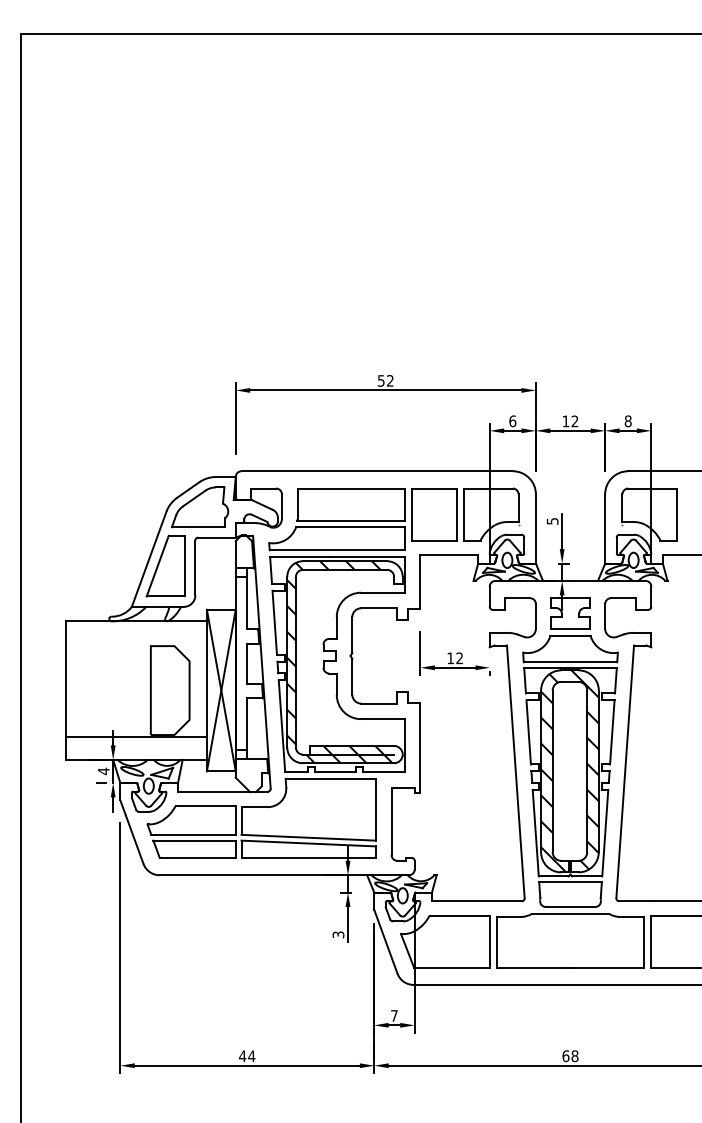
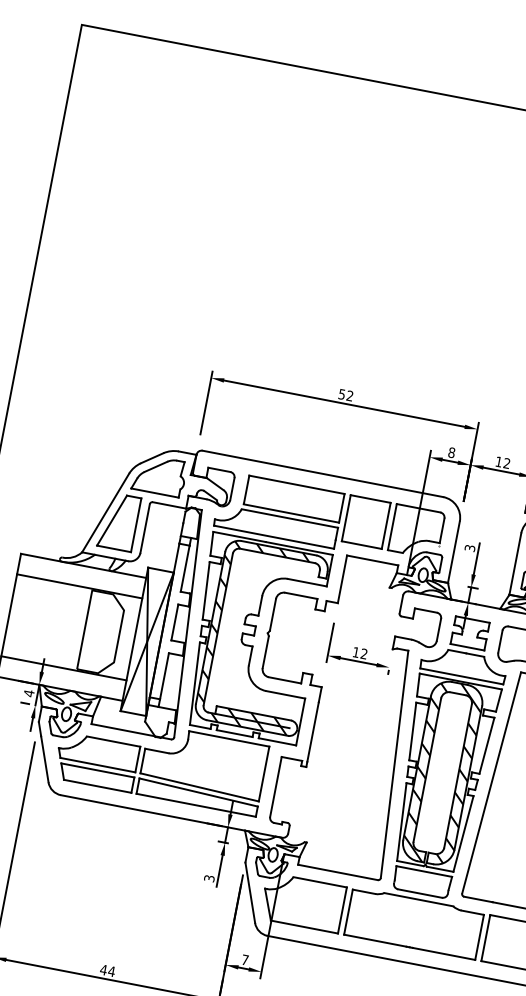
text: (512, 420) -> (451, 452), 6 -> 8
text: (551, 521) -> (469, 548), 5 -> 3
line: (135, 644) -> (78, 586), added

